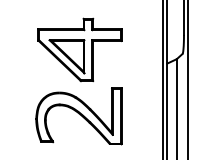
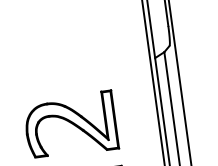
part: (79, 49) -> (61, 55), removed

